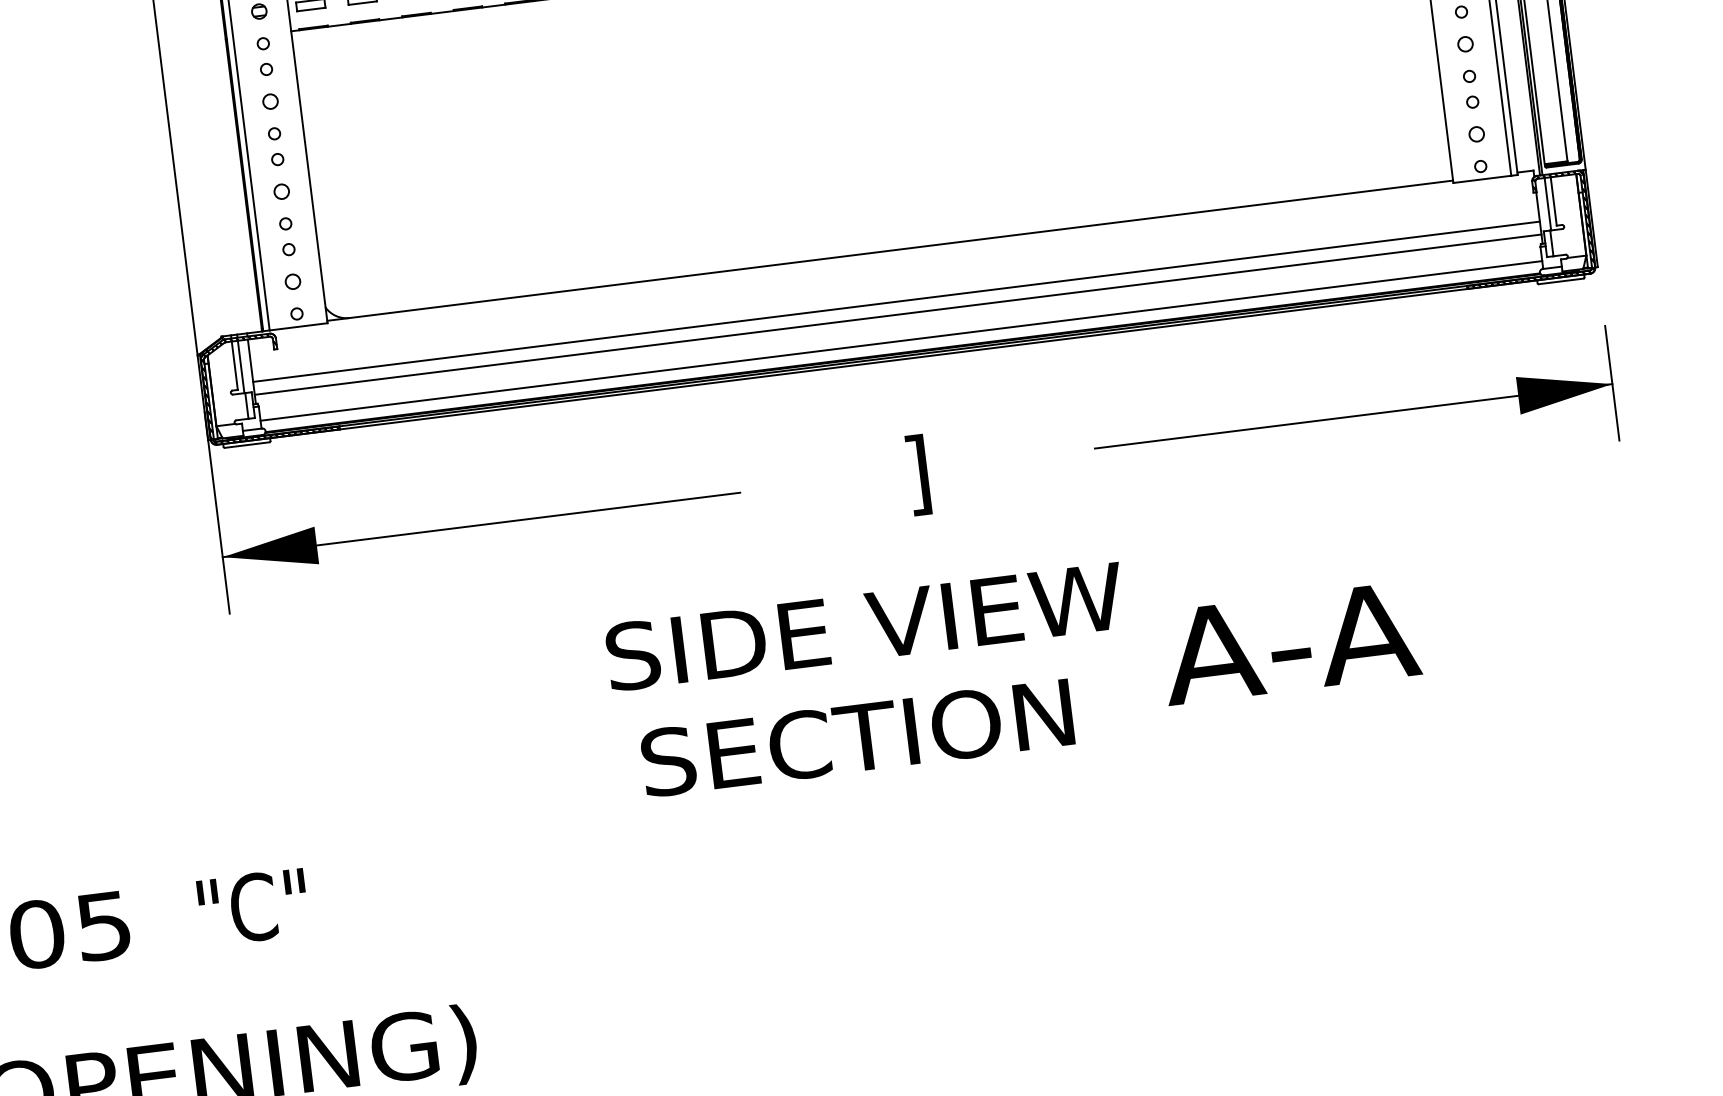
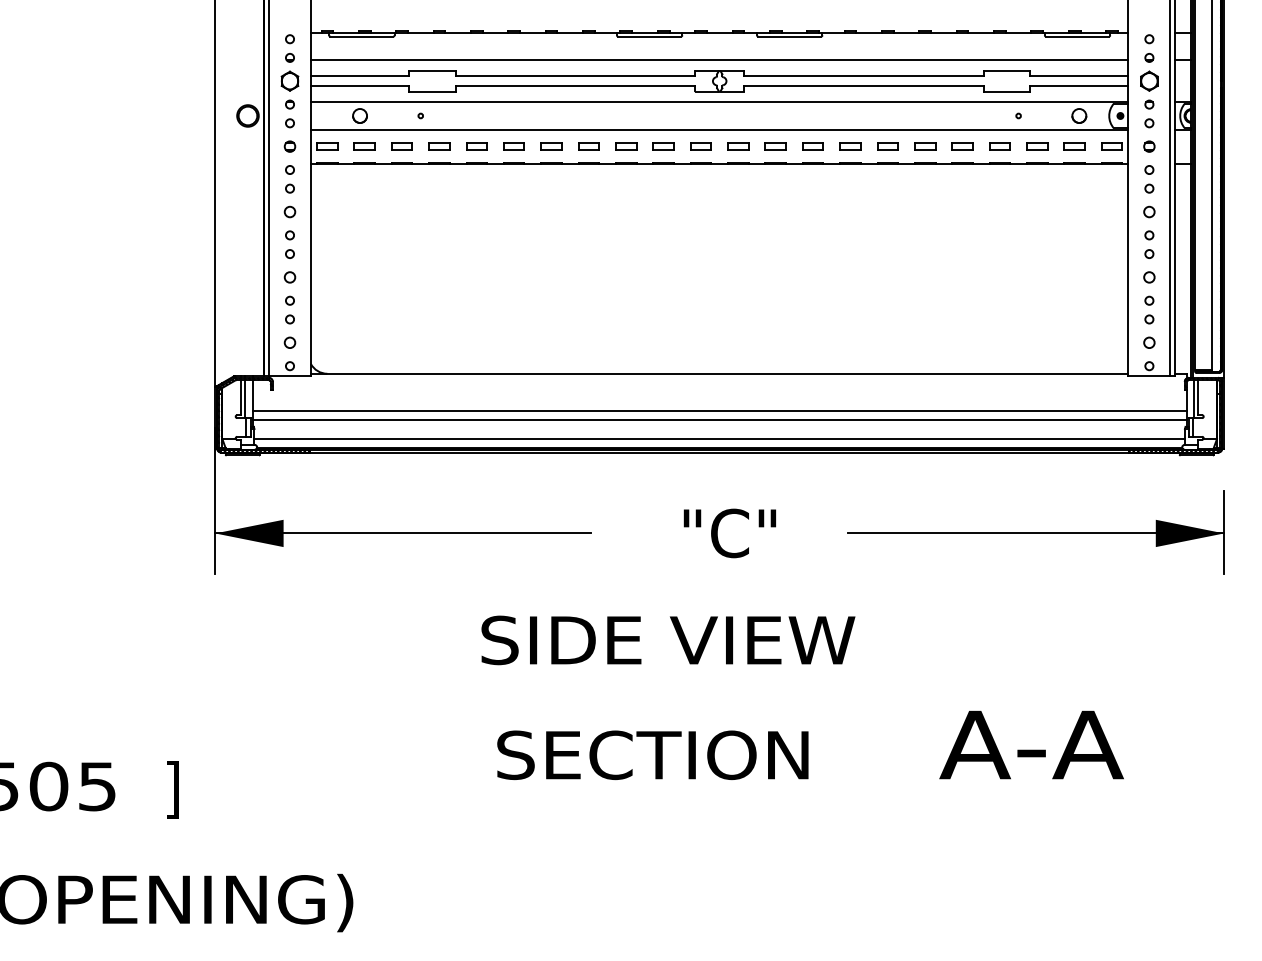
text: (931, 473) -> (729, 536), ] -> "C"
text: (1289, 642) -> (1031, 744), moved
text: (856, 737) -> (652, 754), moved
text: (253, 911) -> (205, 789), "C" -> ]

